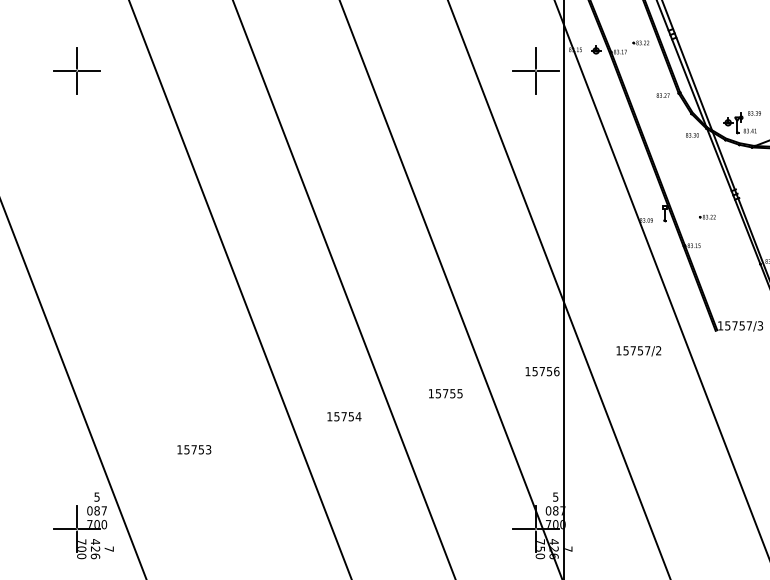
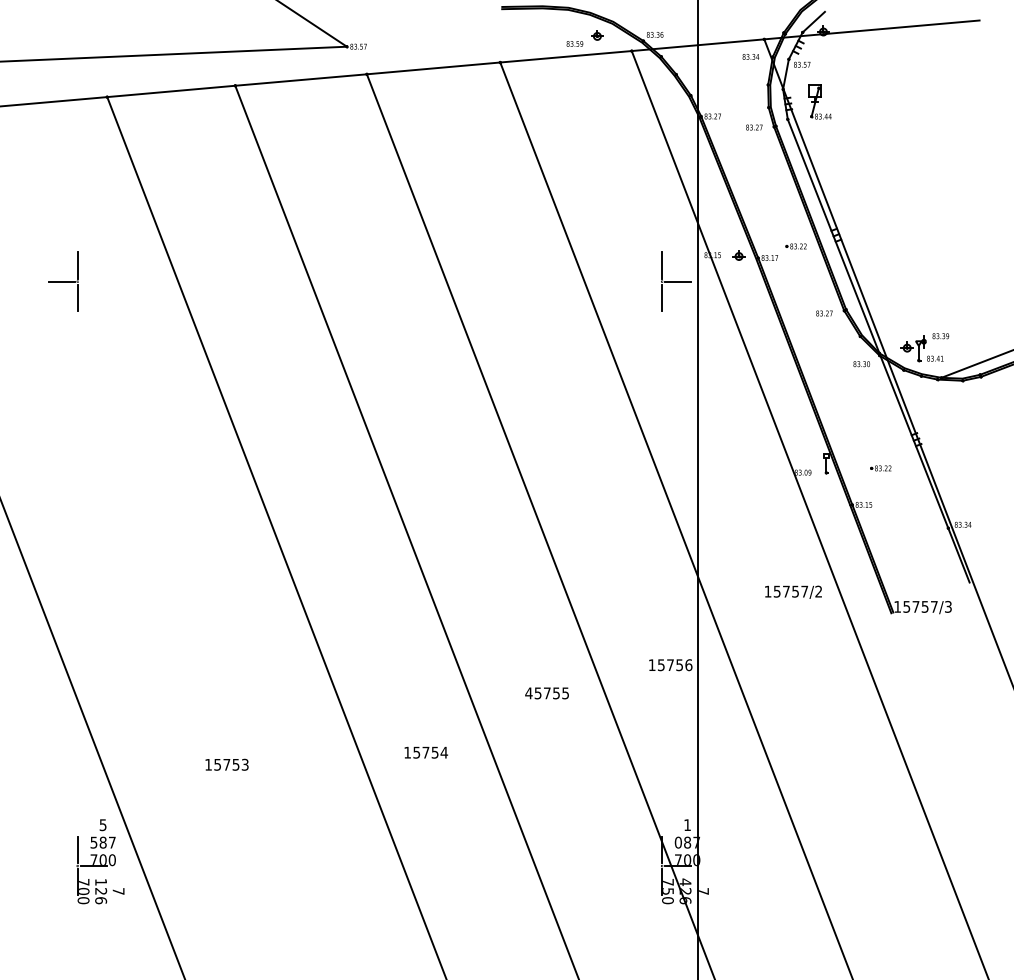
line: (89, 70) -> (93, 281), removed
line: (522, 70) -> (645, 281), removed
text: (638, 350) -> (793, 591), moved
text: (430, 393) -> (528, 693), 15755 -> 45755
text: (343, 416) -> (425, 752), moved
text: (555, 497) -> (687, 825), 5 -> 1
text: (89, 510) -> (93, 842), 087 -> 587
line: (64, 529) -> (61, 866), removed
line: (522, 529) -> (645, 866), removed
text: (95, 542) -> (100, 882), 426 -> 126

